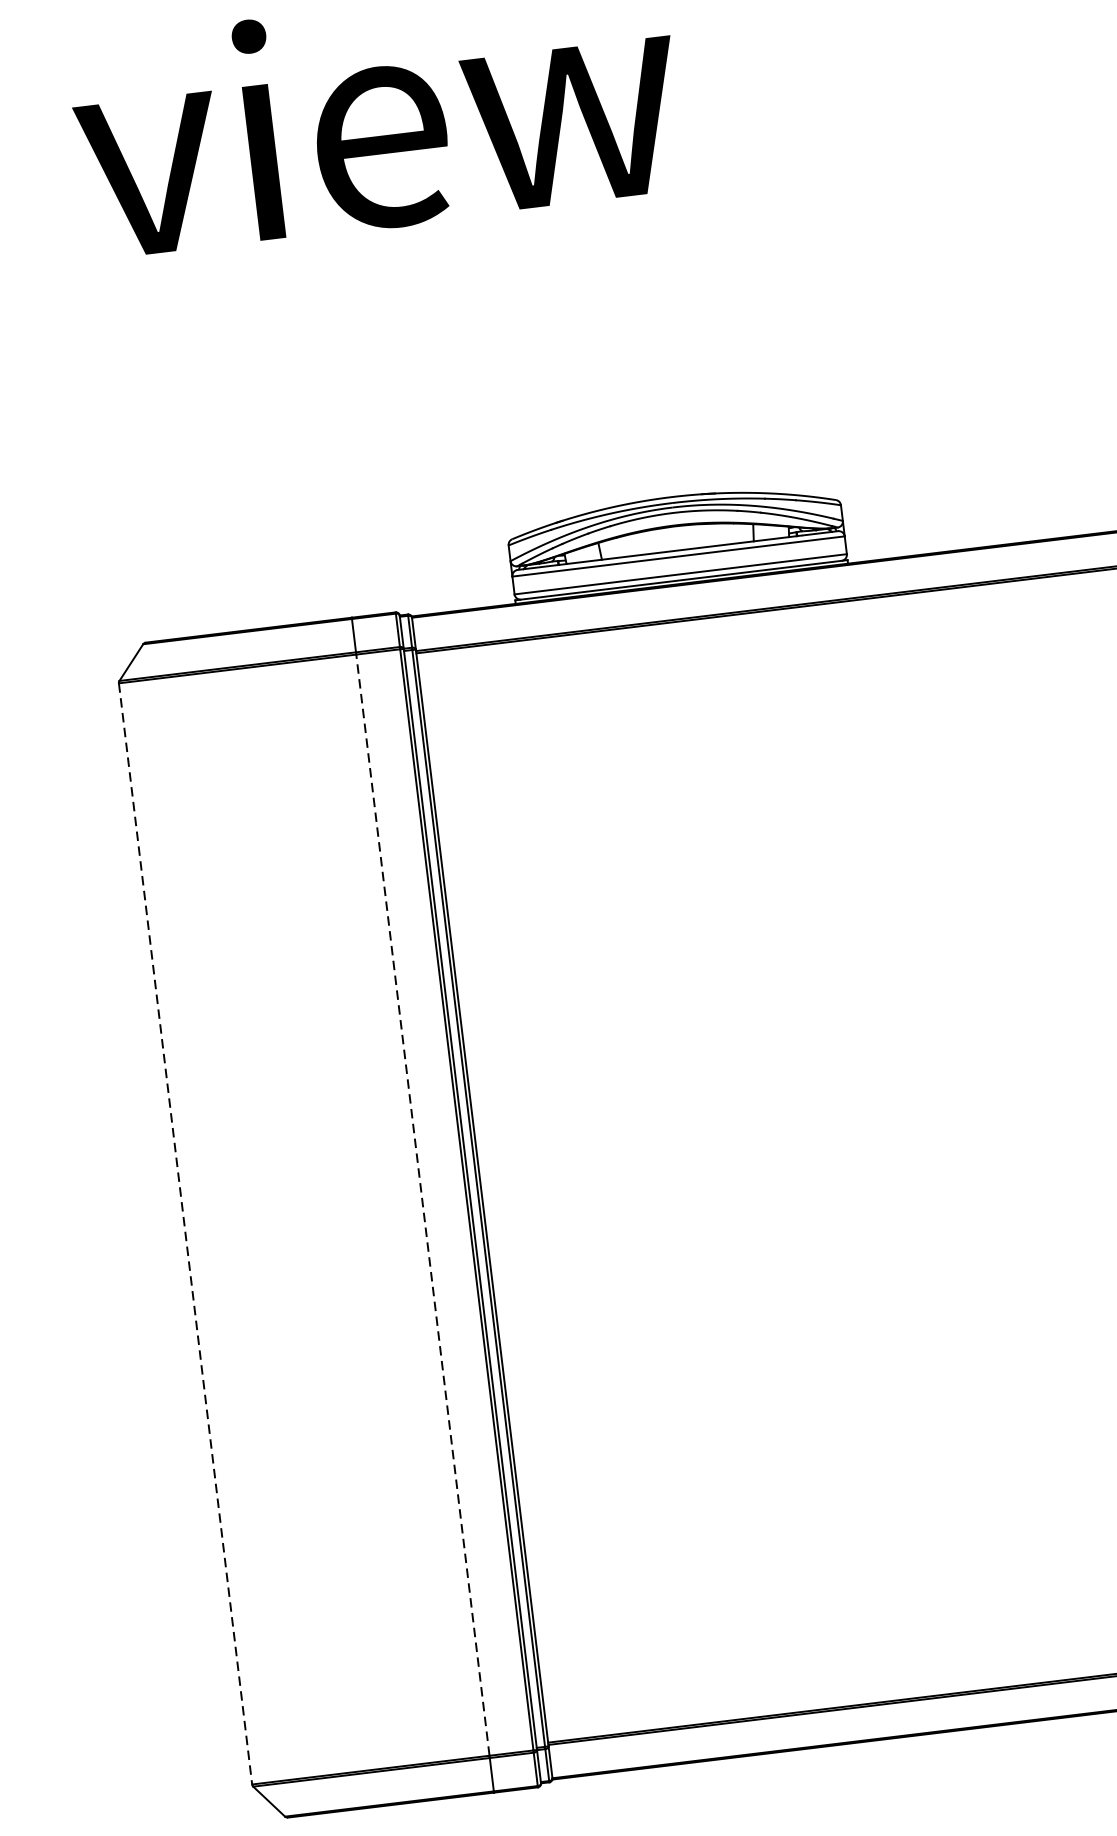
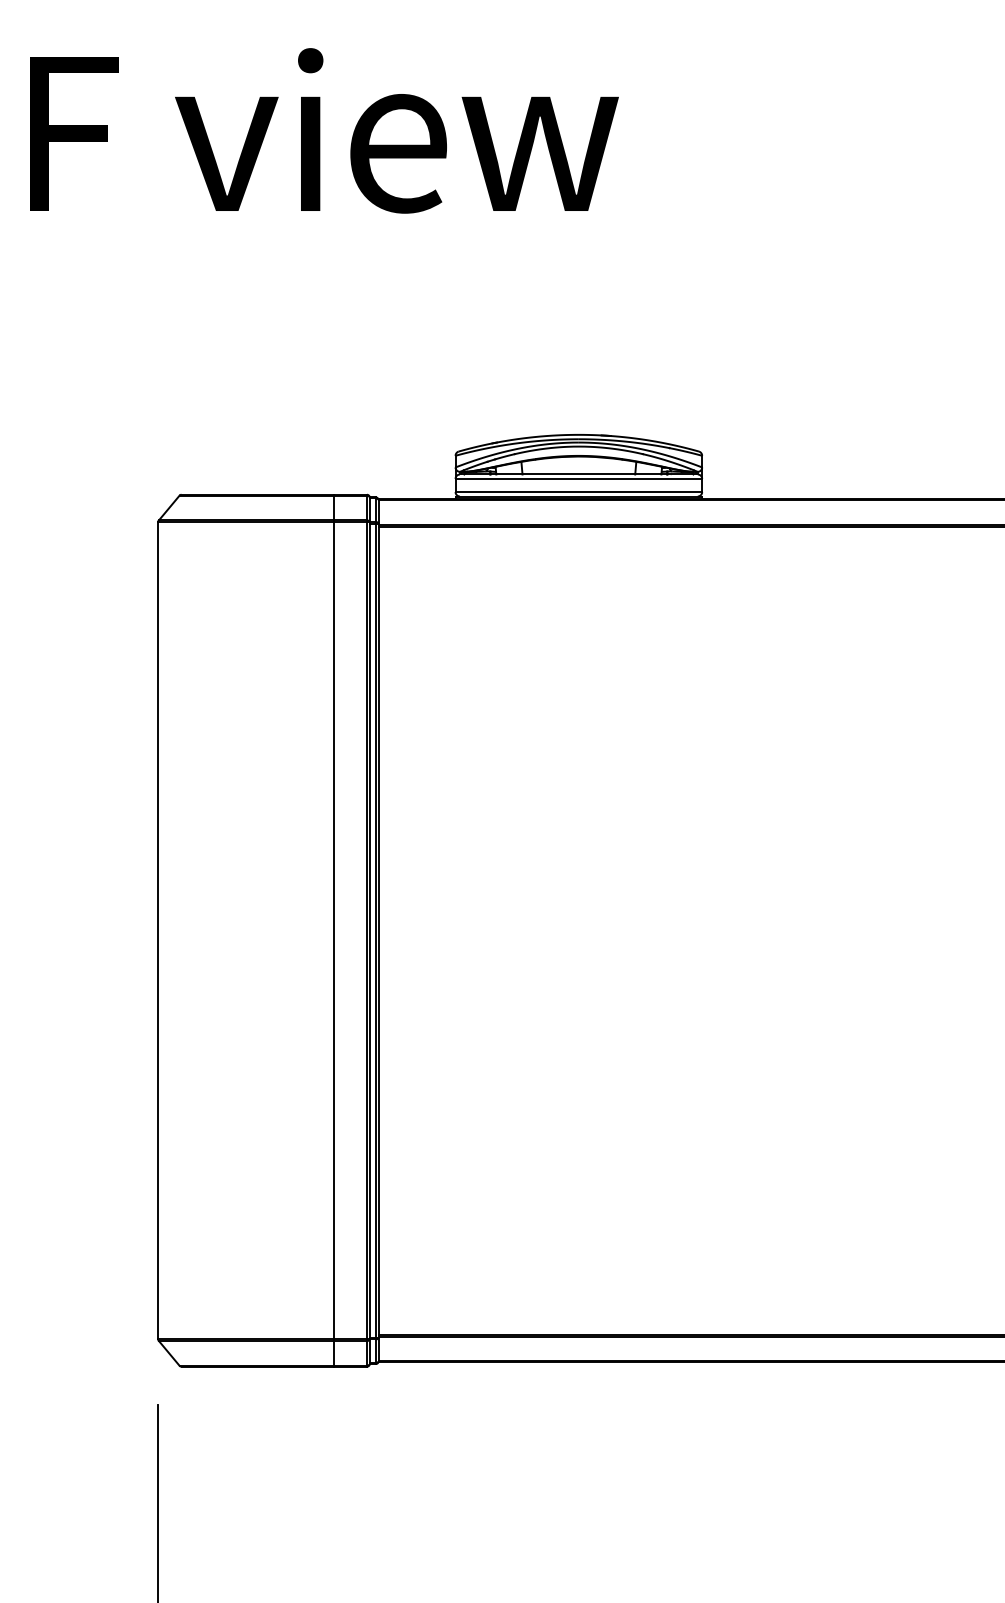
line: (422, 1204) -> (334, 930), dashed -> solid
line: (185, 1233) -> (158, 930), dashed -> solid

